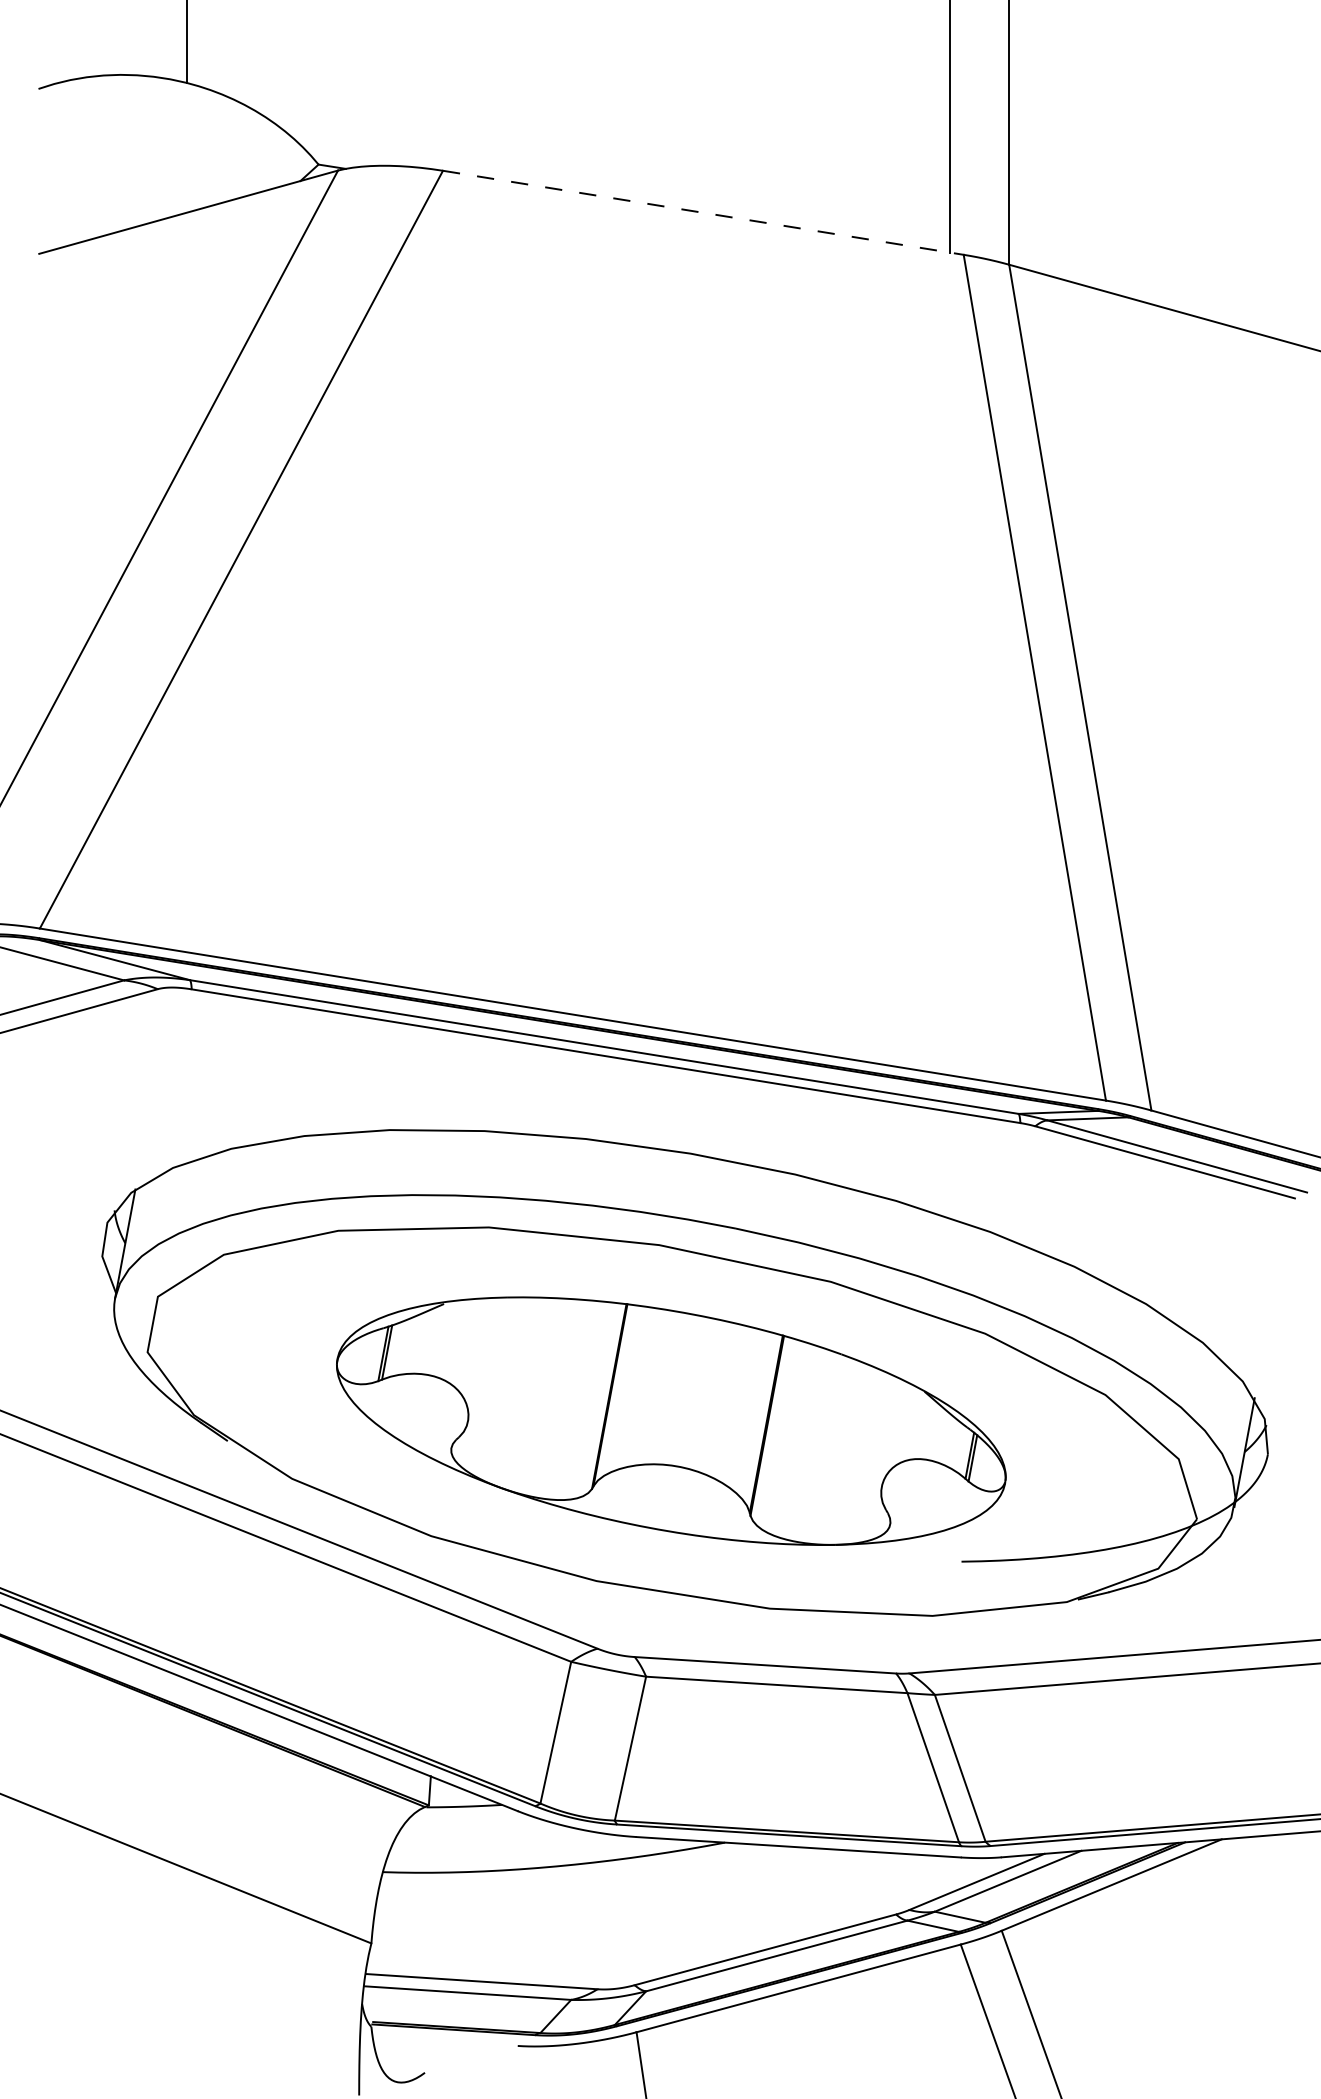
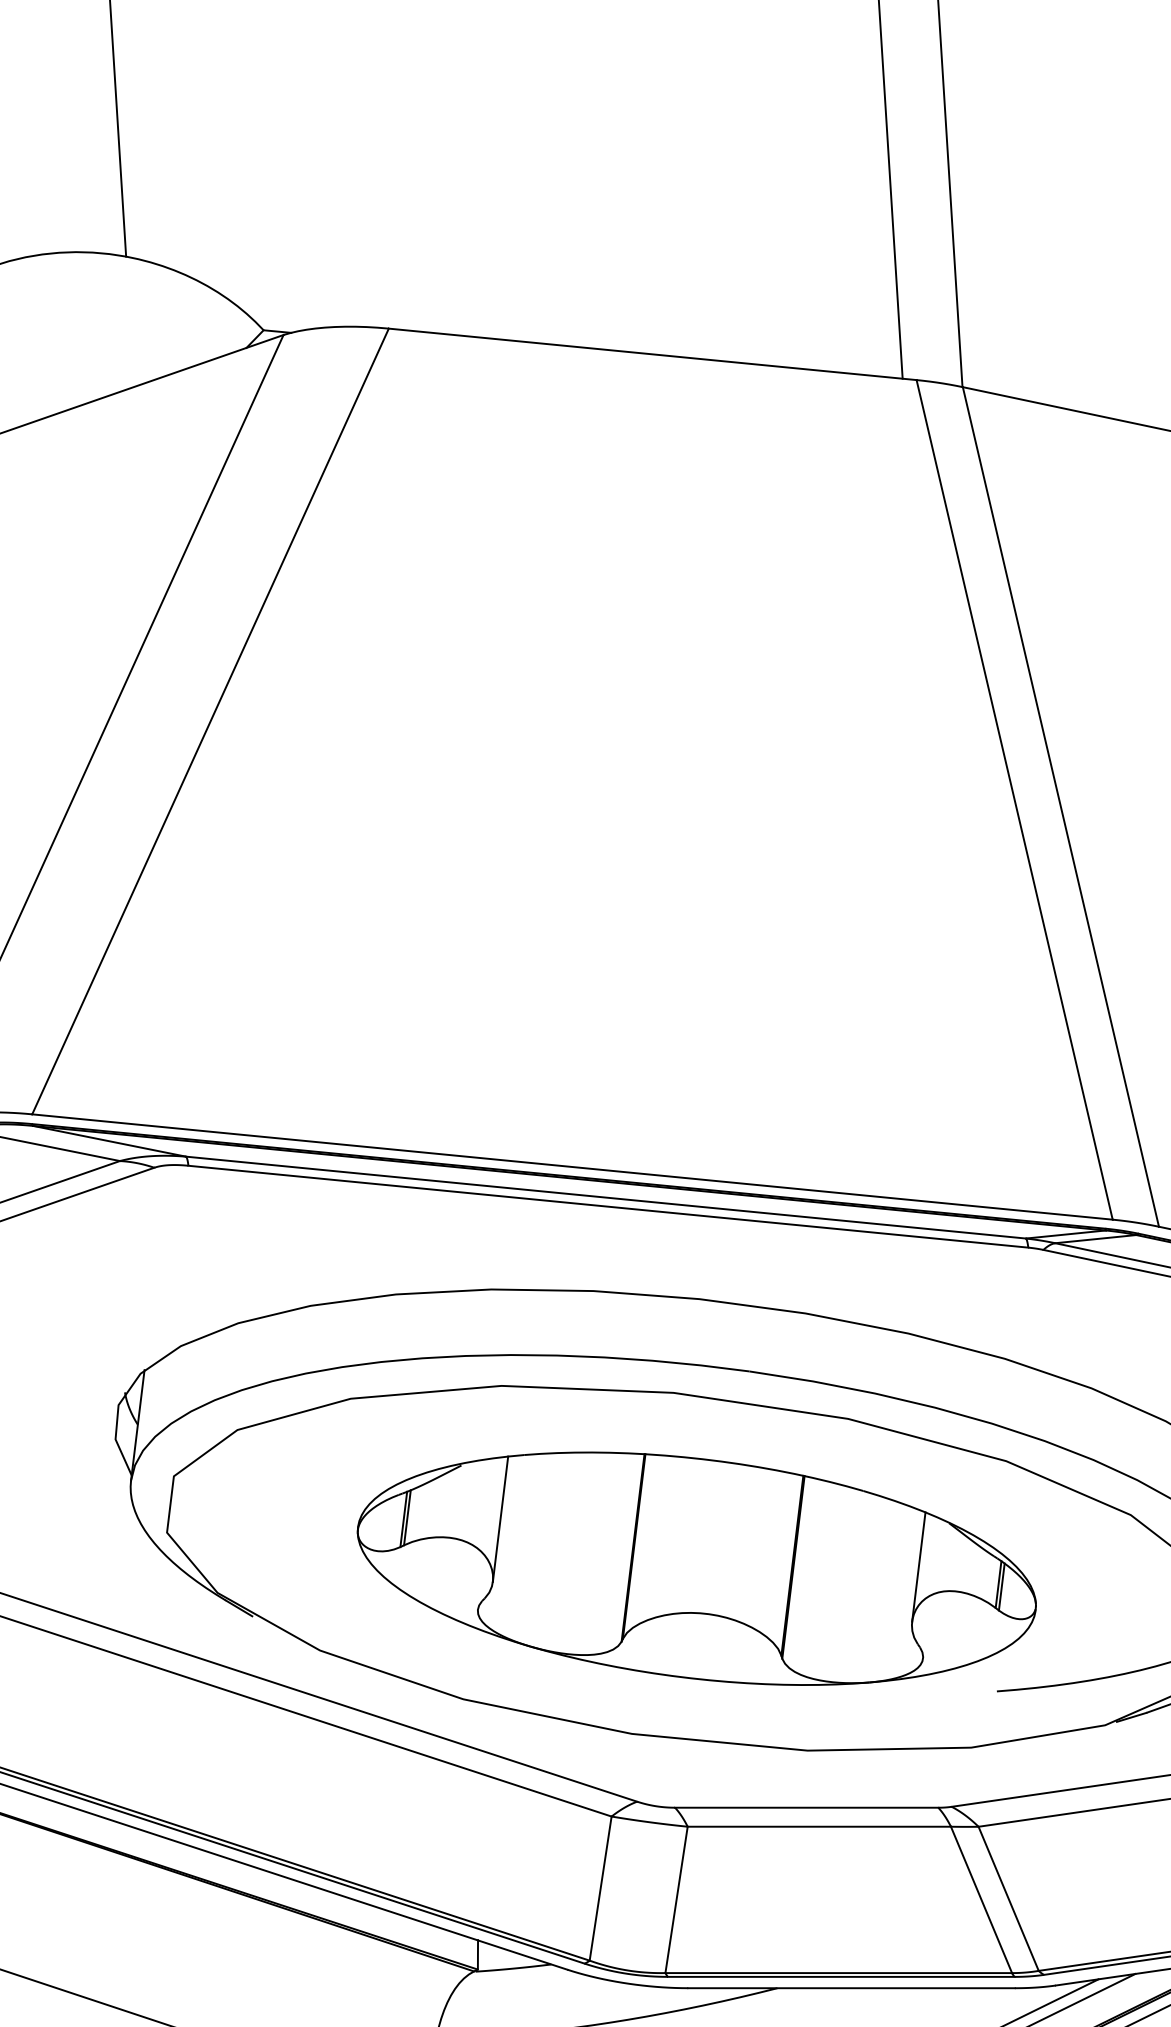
line: (703, 212) -> (652, 354), dashed -> solid
line: (479, 1359) -> (500, 1518), added
line: (891, 1433) -> (918, 1567), added

